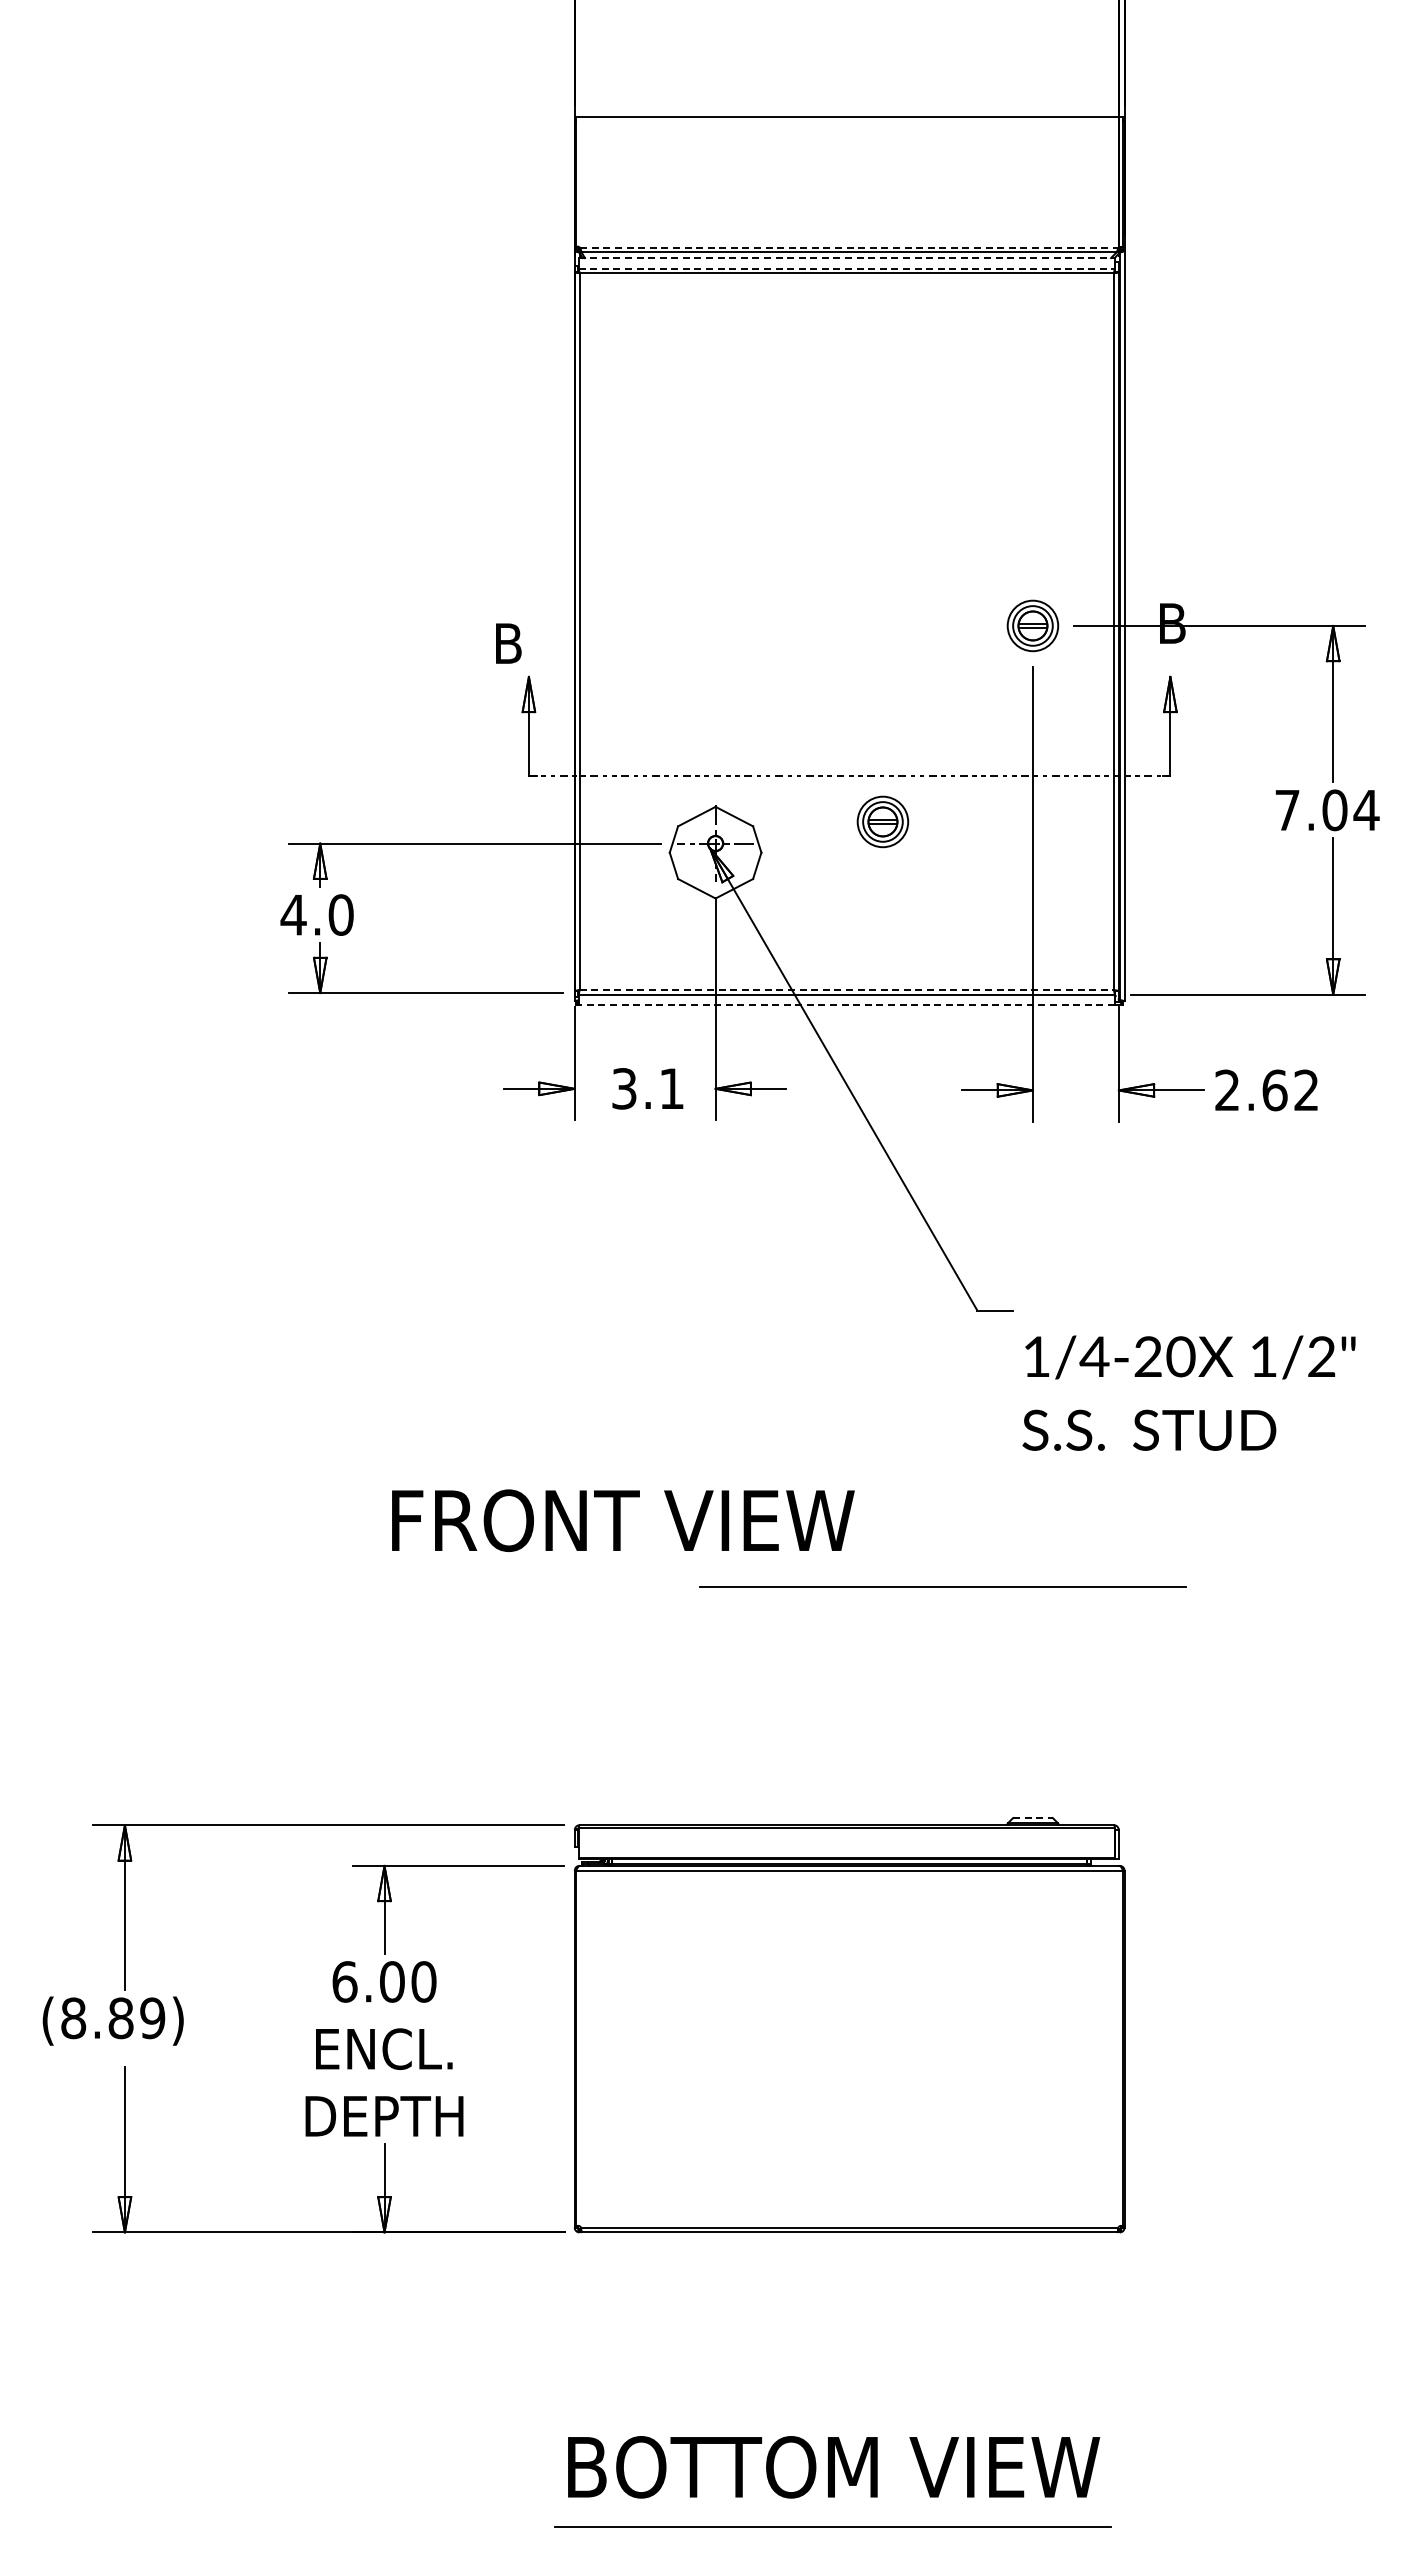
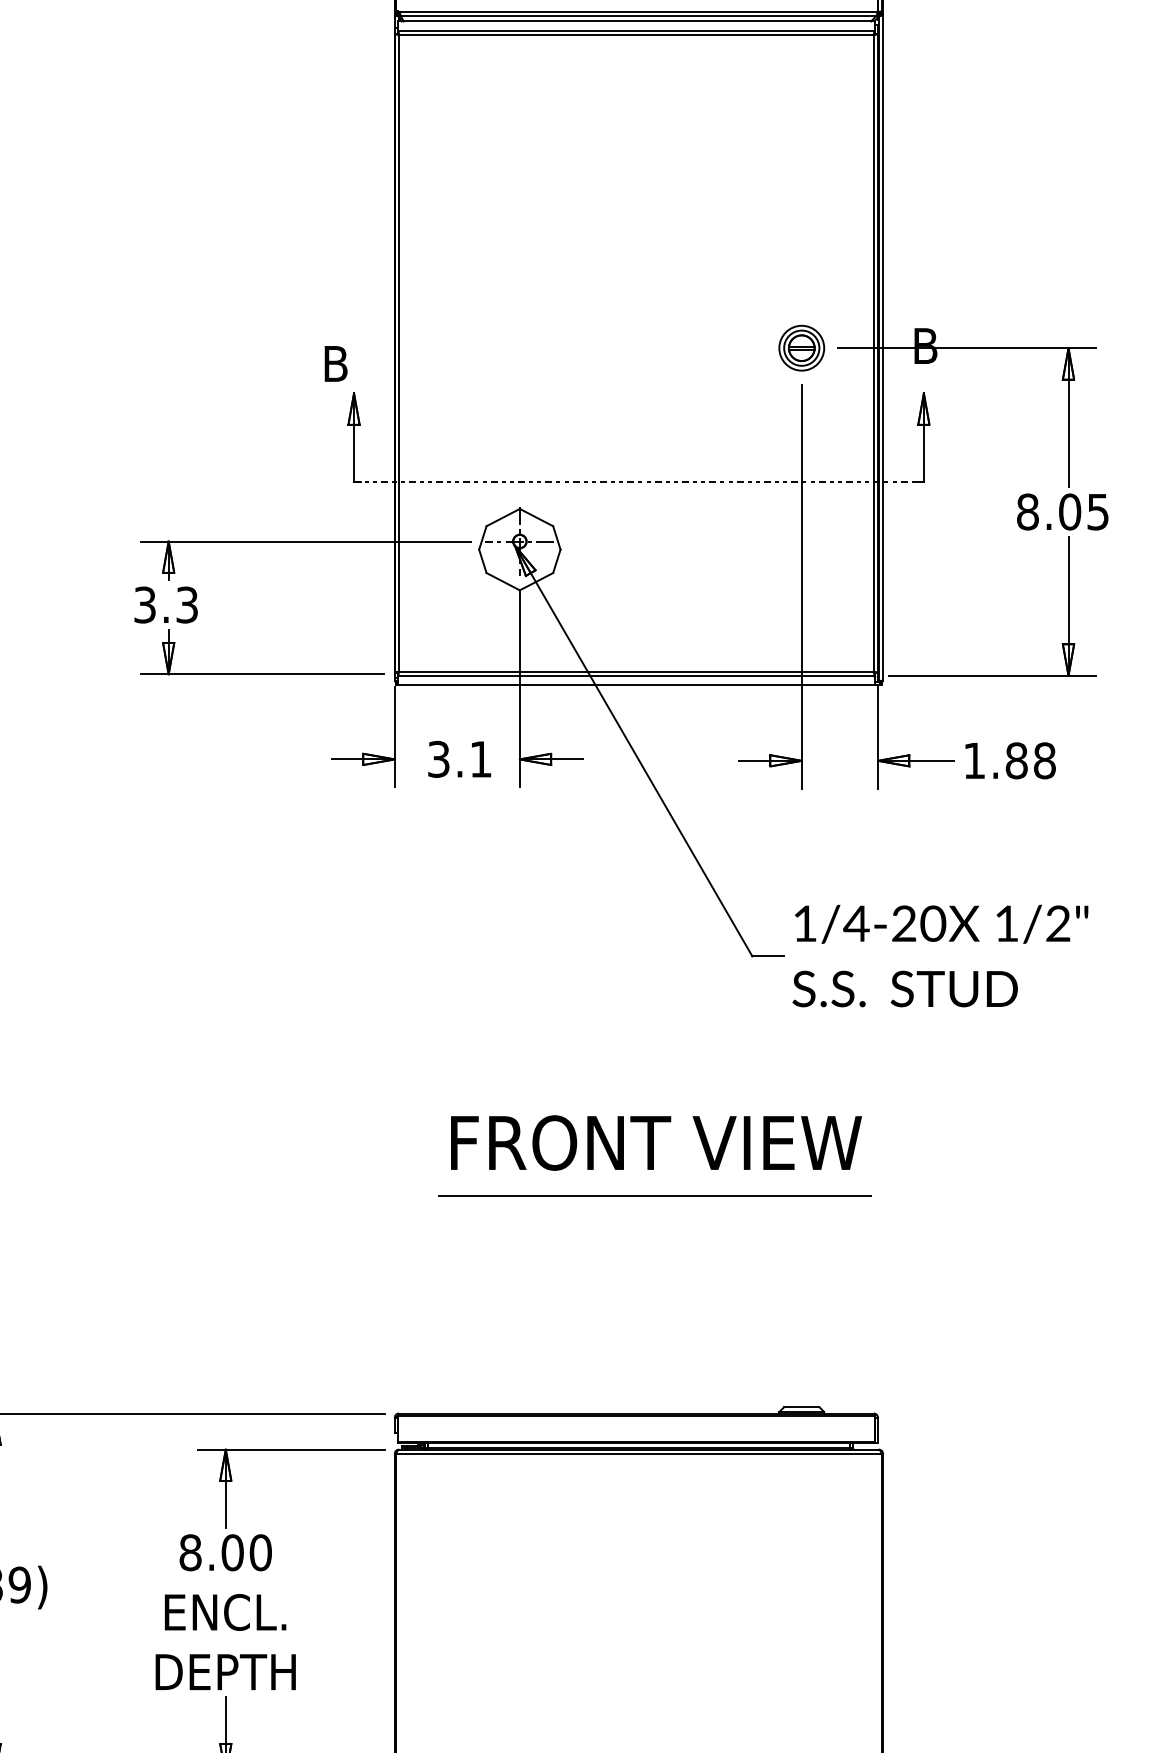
line: (850, 247) -> (639, 12), dashed -> solid
line: (847, 258) -> (637, 21), dashed -> solid
line: (847, 268) -> (637, 30), dashed -> solid
text: (1327, 810) -> (1063, 512), 7.04 -> 8.05
part: (882, 821) -> (668, 521), removed
text: (316, 914) -> (165, 604), 4.0 -> 3.3
line: (847, 990) -> (637, 672), dashed -> solid
line: (846, 1005) -> (636, 685), dashed -> solid
text: (1267, 1090) -> (1010, 760), 2.62 -> 1.88
text: (1188, 1392) -> (939, 955), moved
text: (623, 1520) -> (656, 1142), moved
line: (942, 1586) -> (654, 1196), moved
line: (1032, 1818) -> (801, 1407), dashed -> solid
text: (344, 1981) -> (190, 1552), 6.00 -> 8.00

